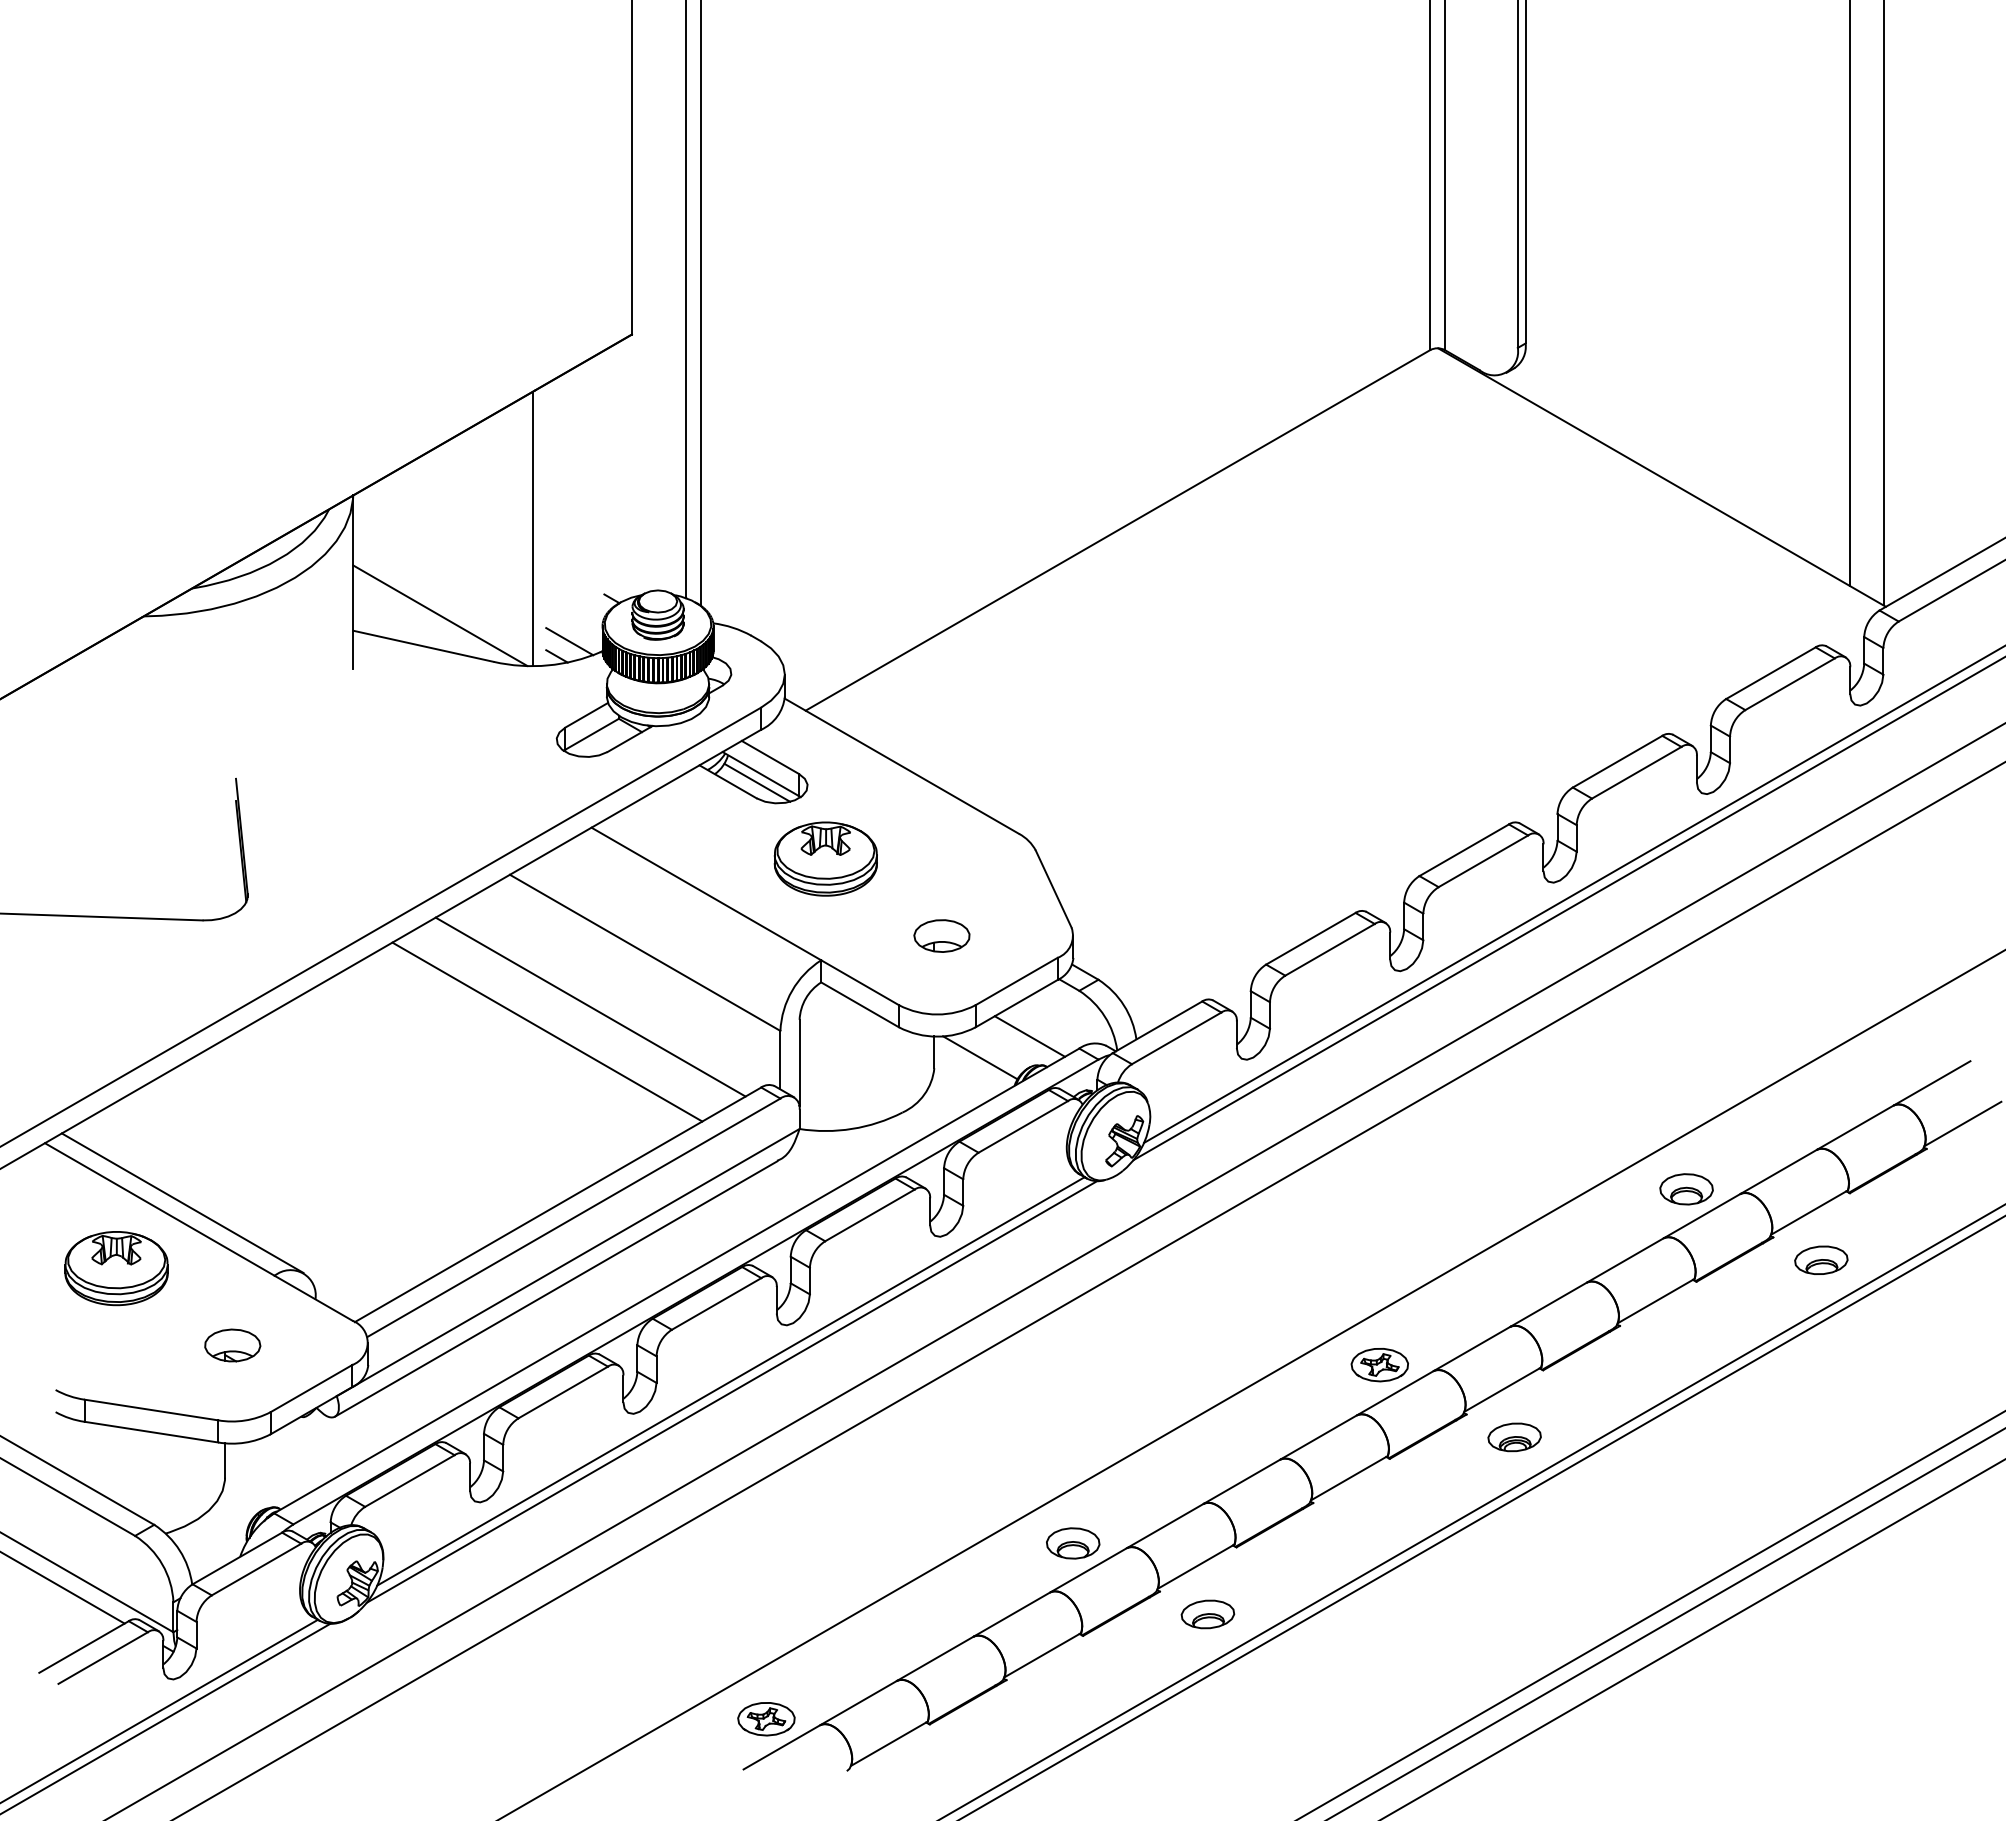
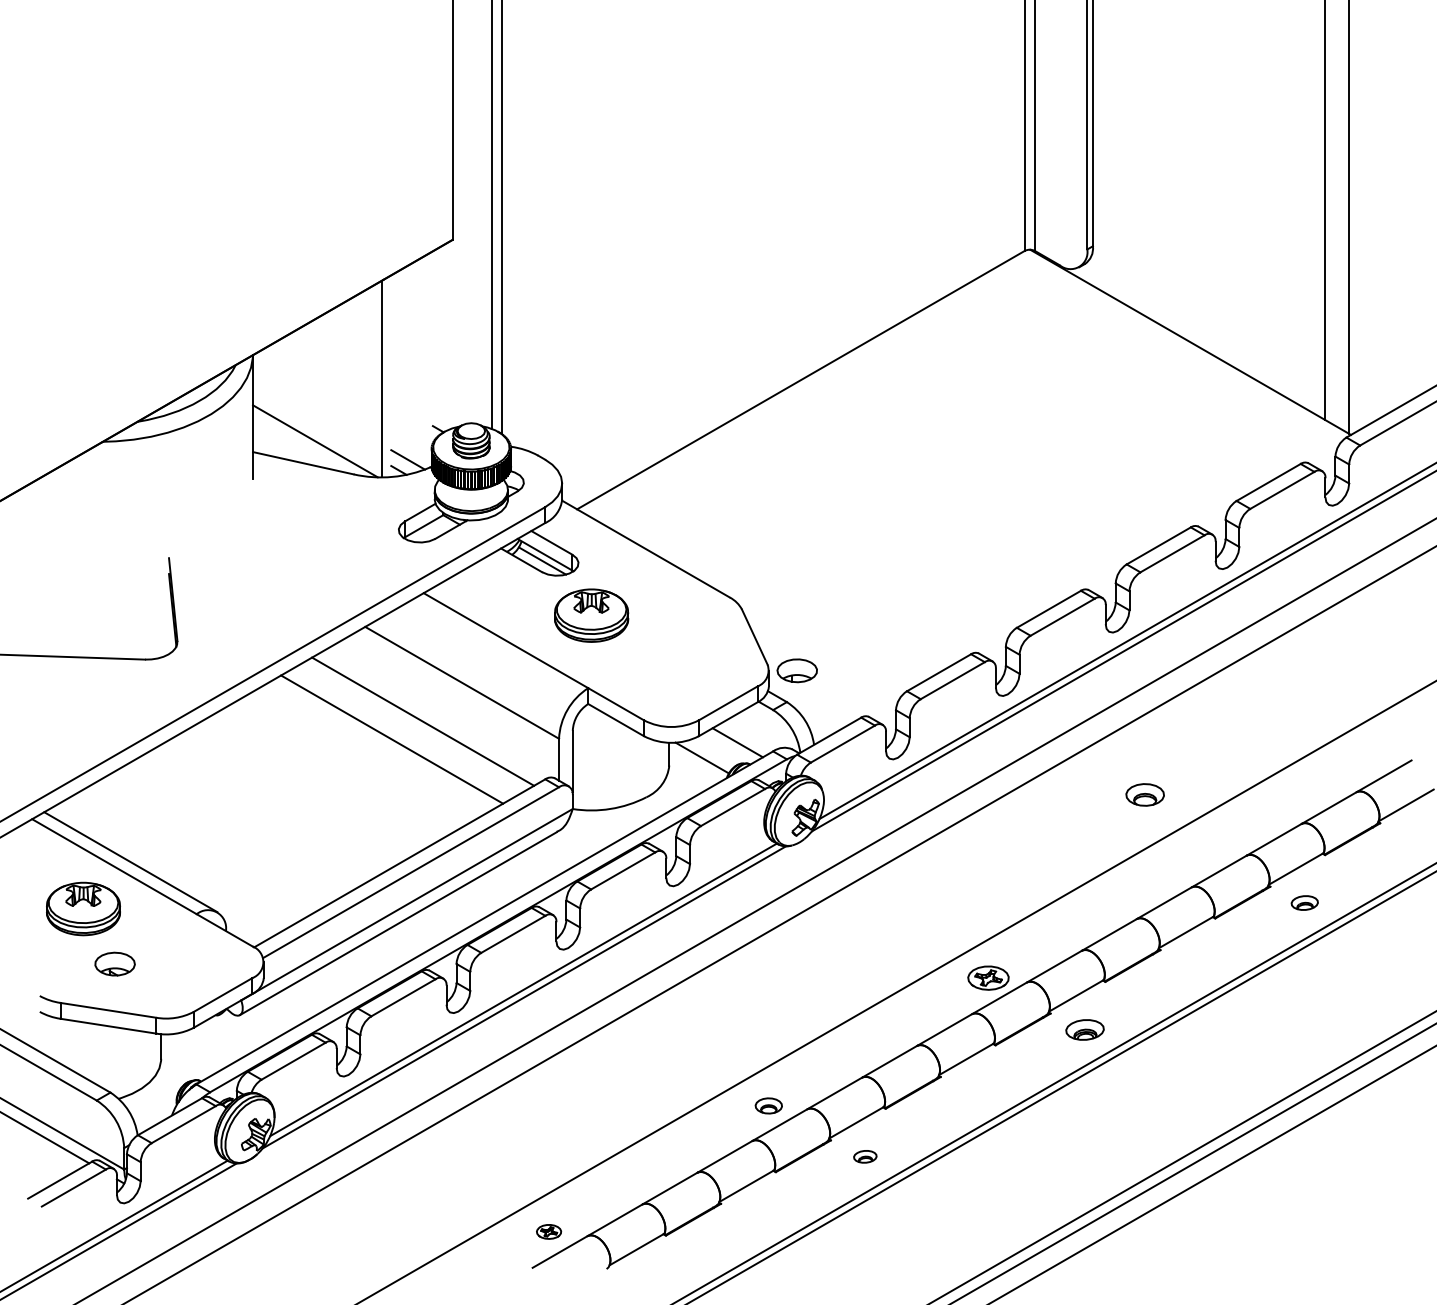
part: (941, 935) -> (796, 670), moved
part: (1686, 1189) -> (1145, 795), moved
part: (1821, 1259) -> (1304, 902), size x0.7
part: (232, 1345) -> (114, 964), moved
part: (1073, 1543) -> (769, 1105), size x0.7
part: (1207, 1614) -> (865, 1156), size x0.6
part: (766, 1719) -> (549, 1232), size x0.6

